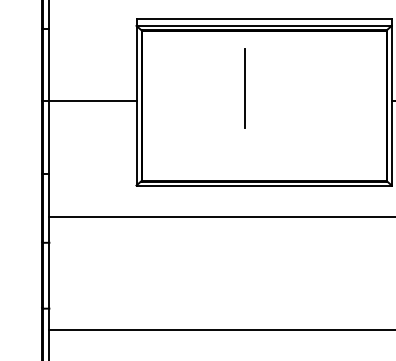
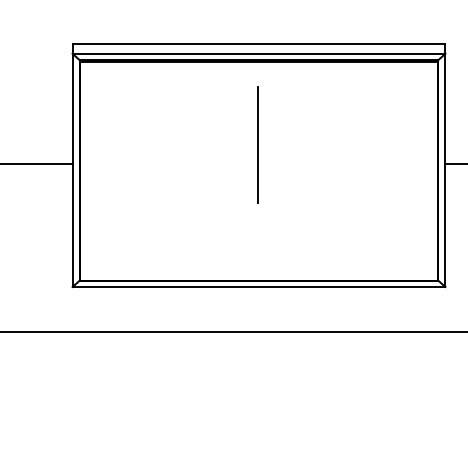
line: (244, 88) -> (258, 145), moved

